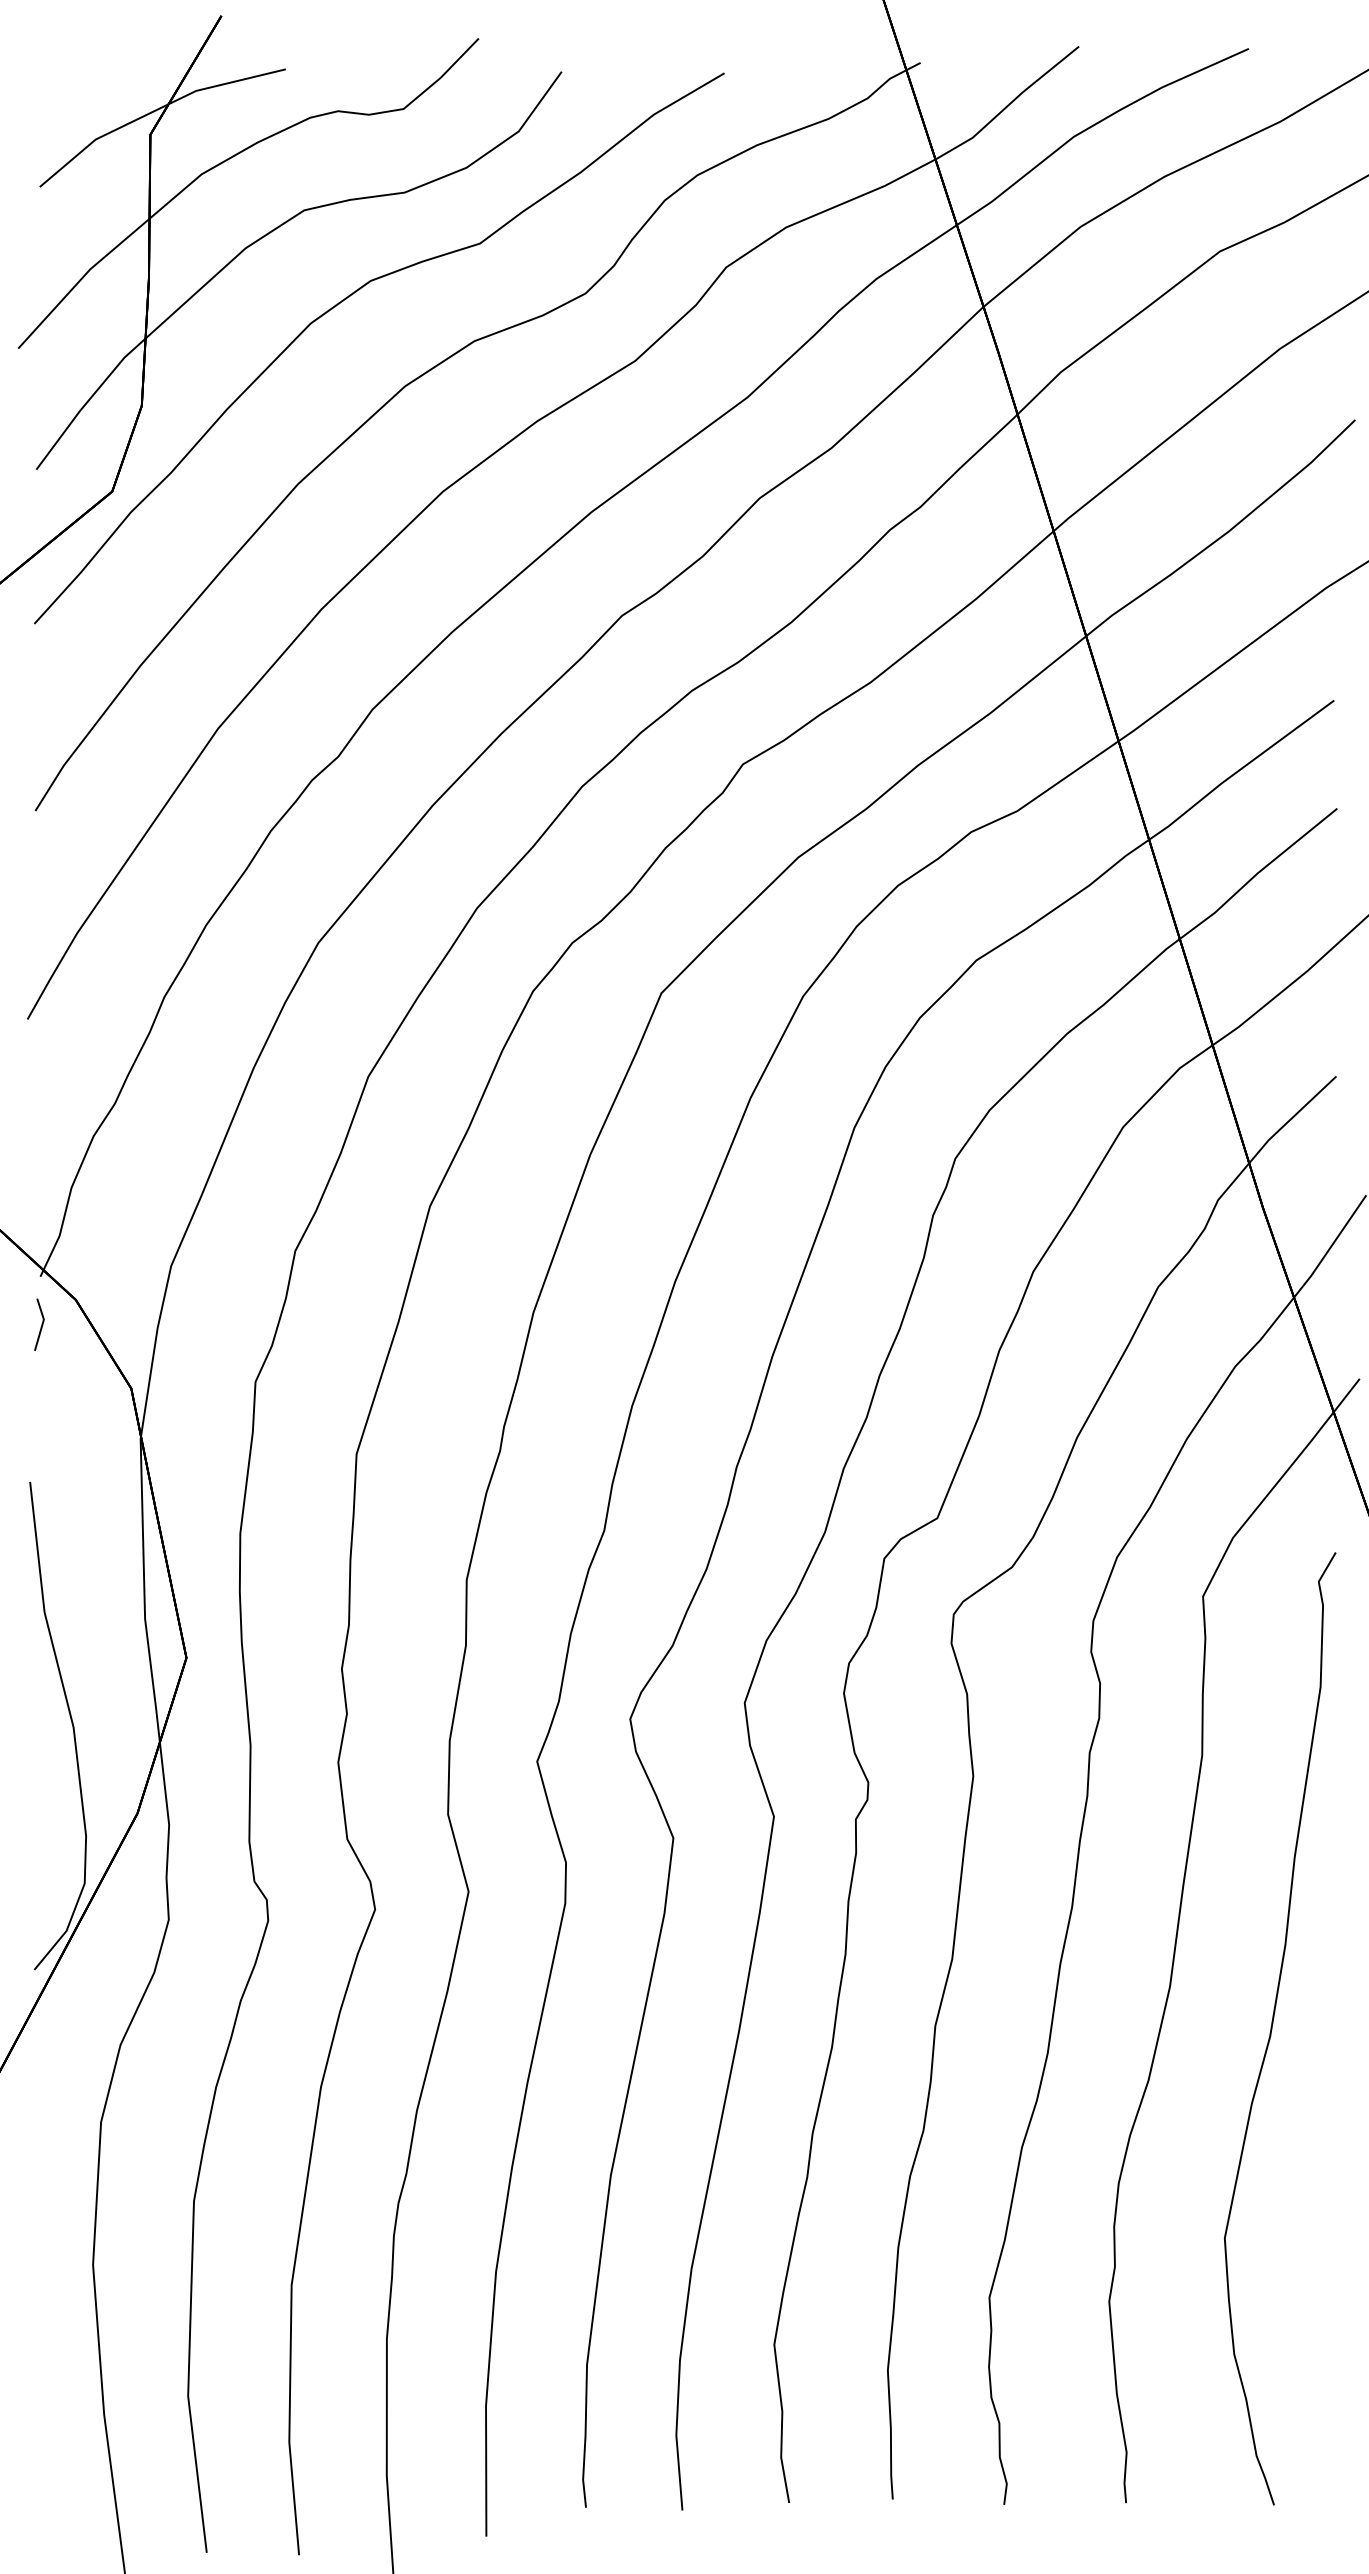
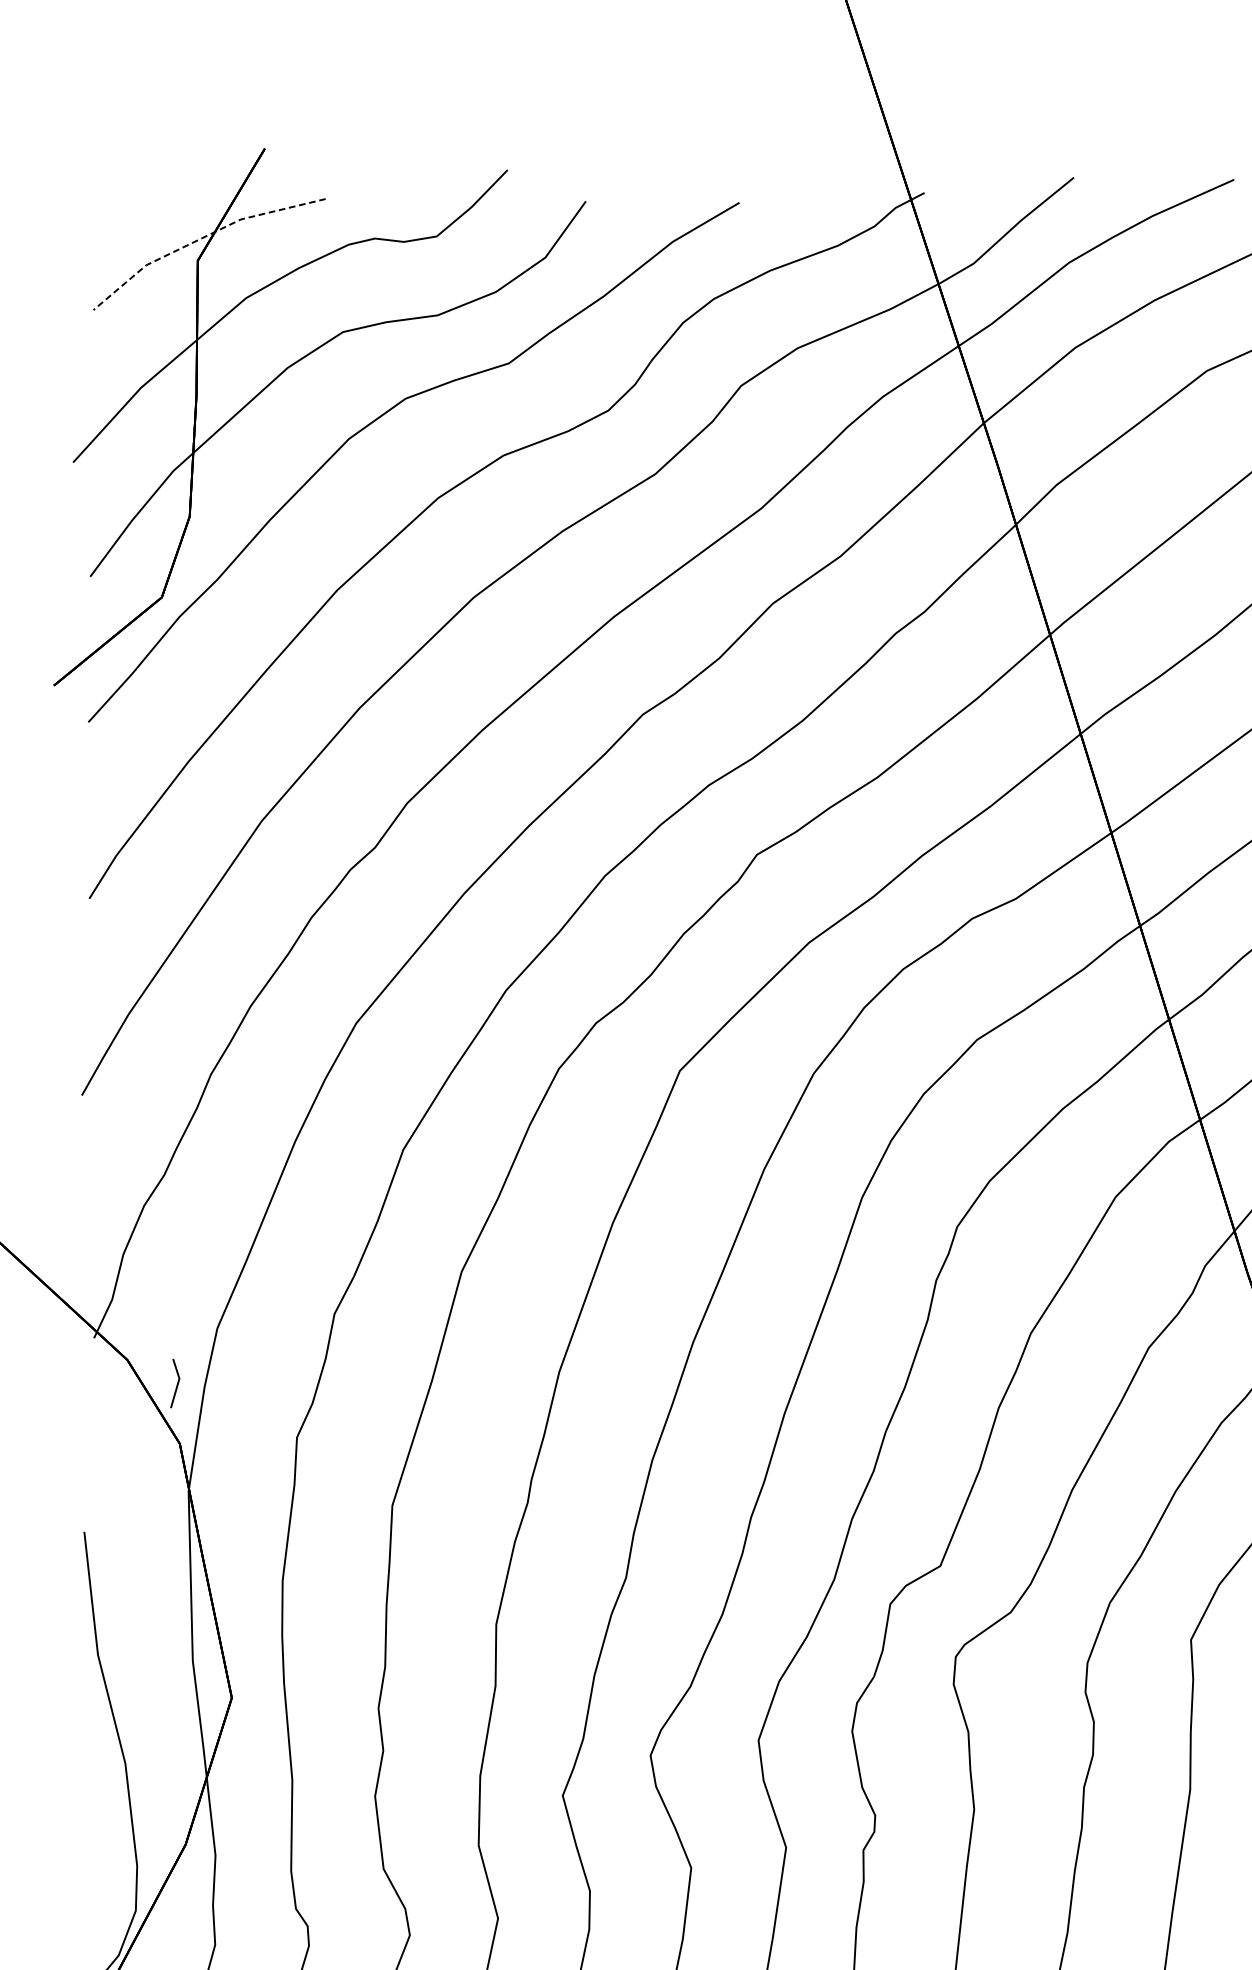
line: (153, 111) -> (200, 238), solid -> dashed
line: (41, 1324) -> (177, 1383), moved

